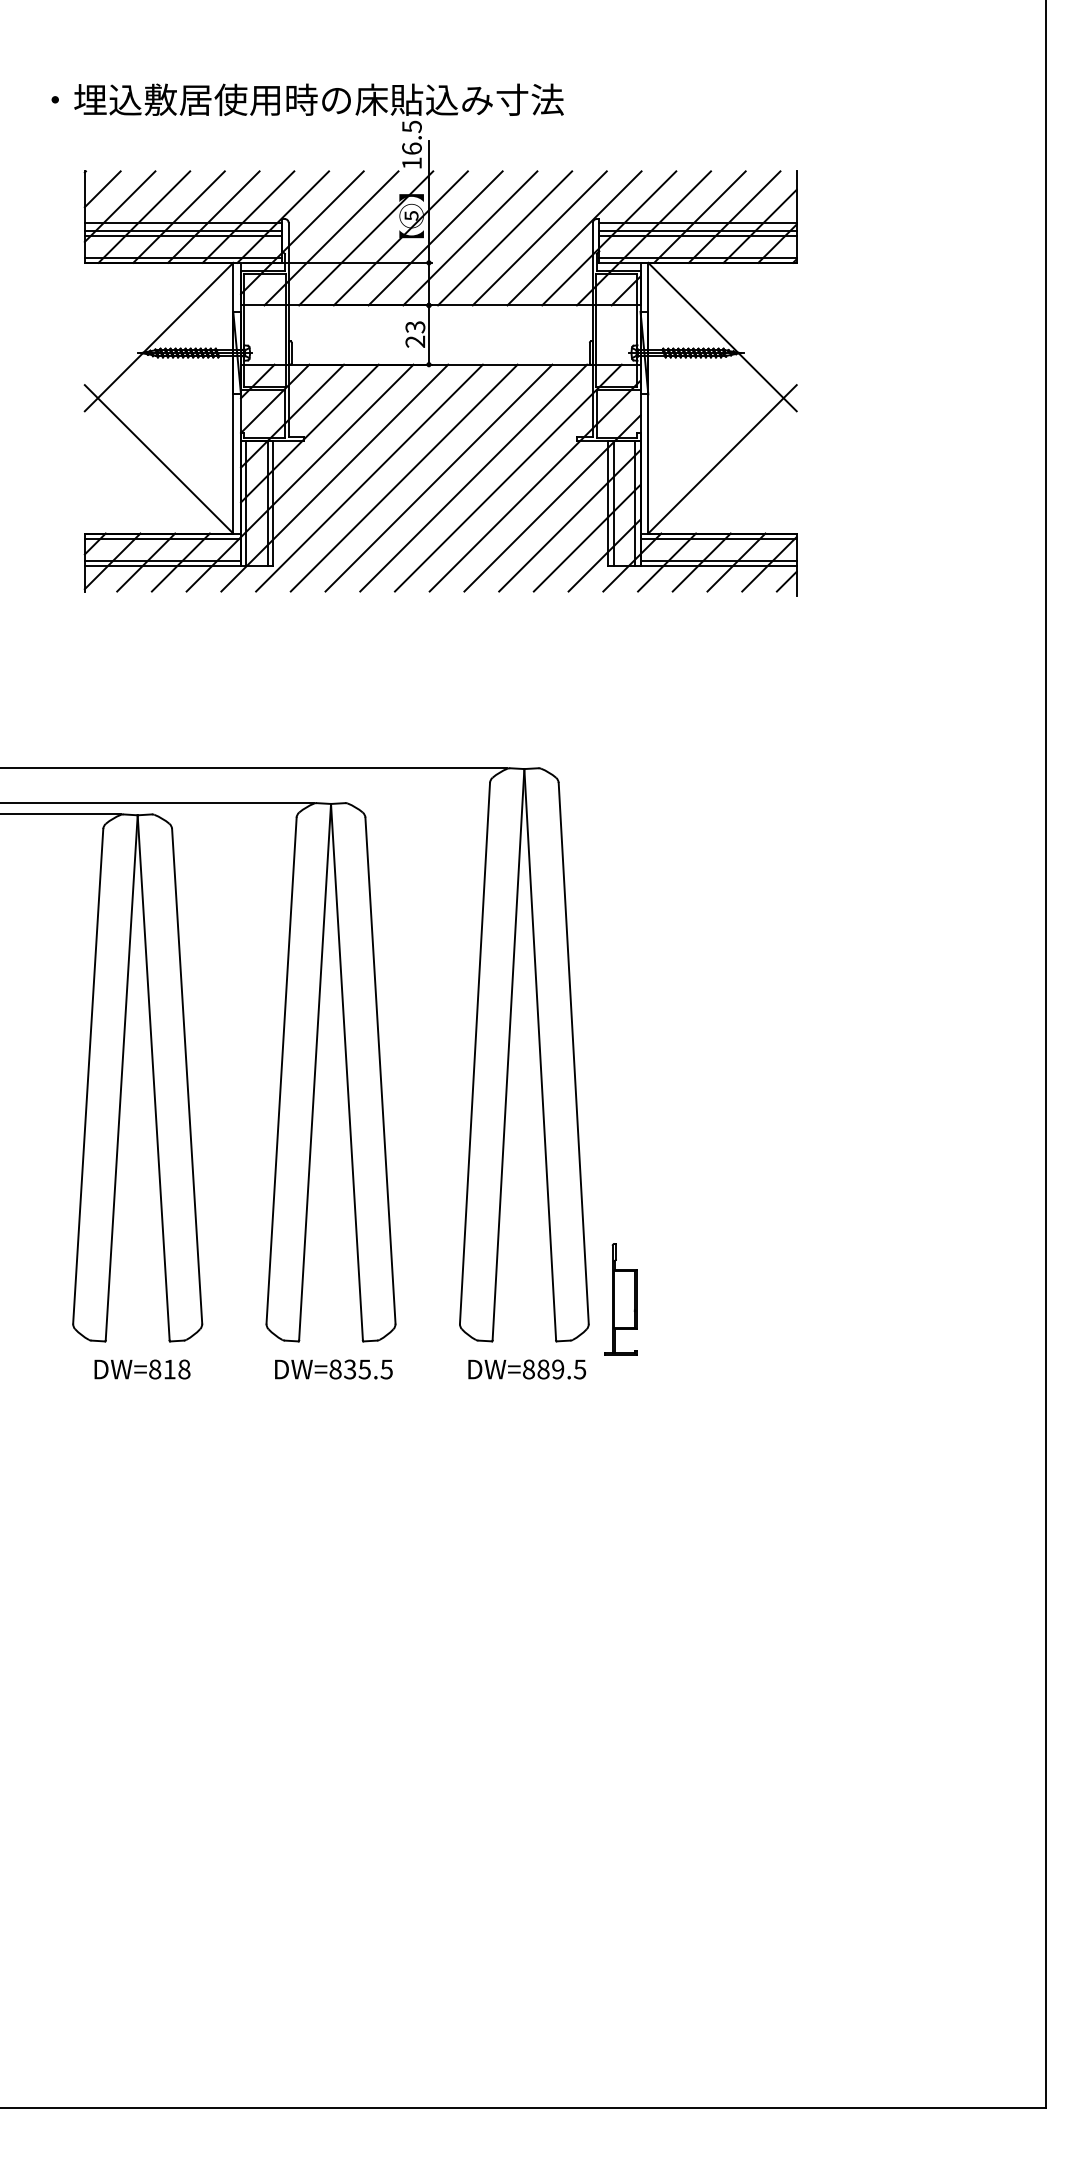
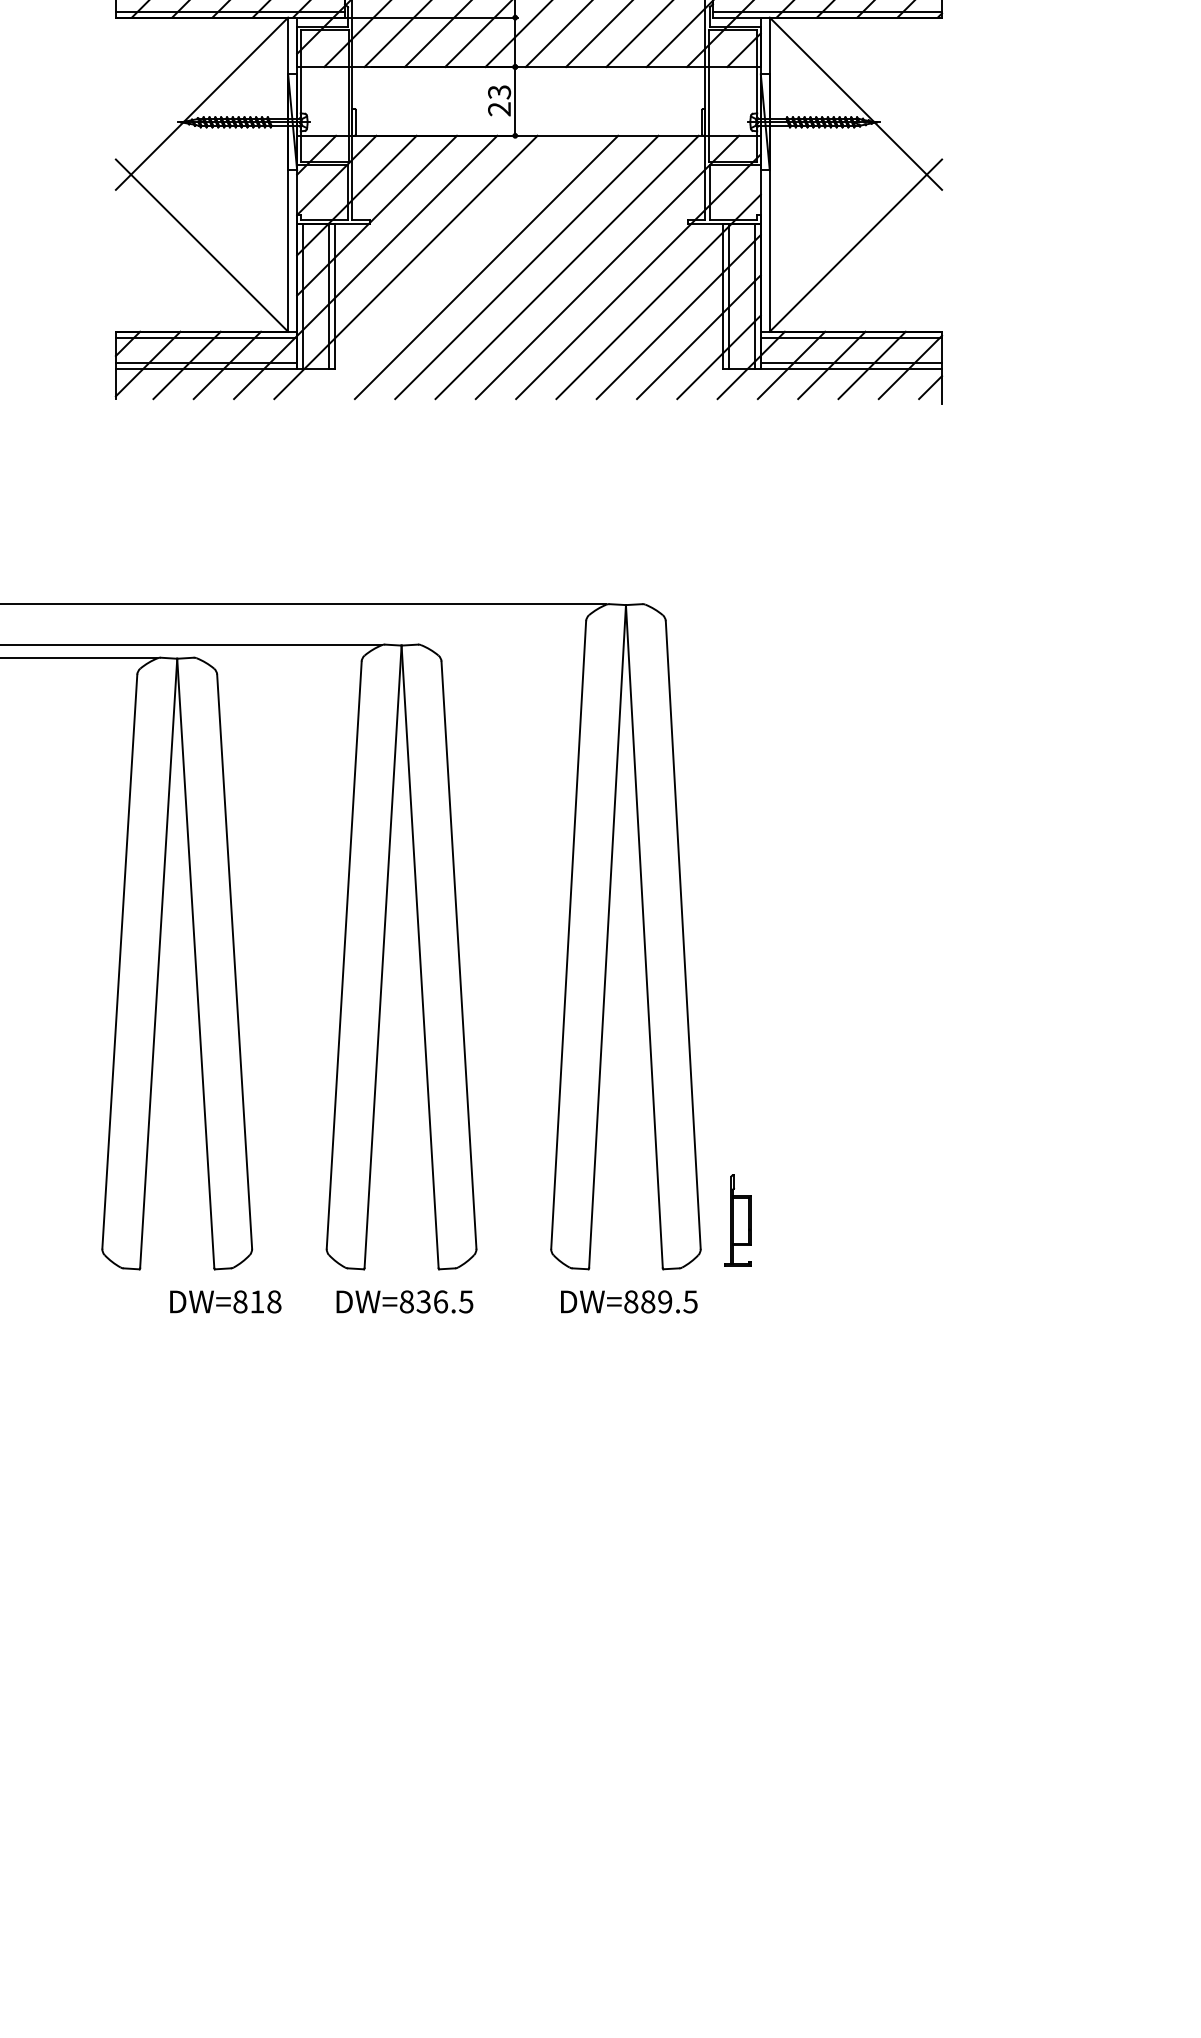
line: (369, 477) -> (446, 266), removed
part: (620, 1299) -> (737, 1220), size x0.7
text: (142, 1369) -> (225, 1301), moved
text: (364, 1369) -> (440, 1301), DW=835.5 -> DW=836.5

